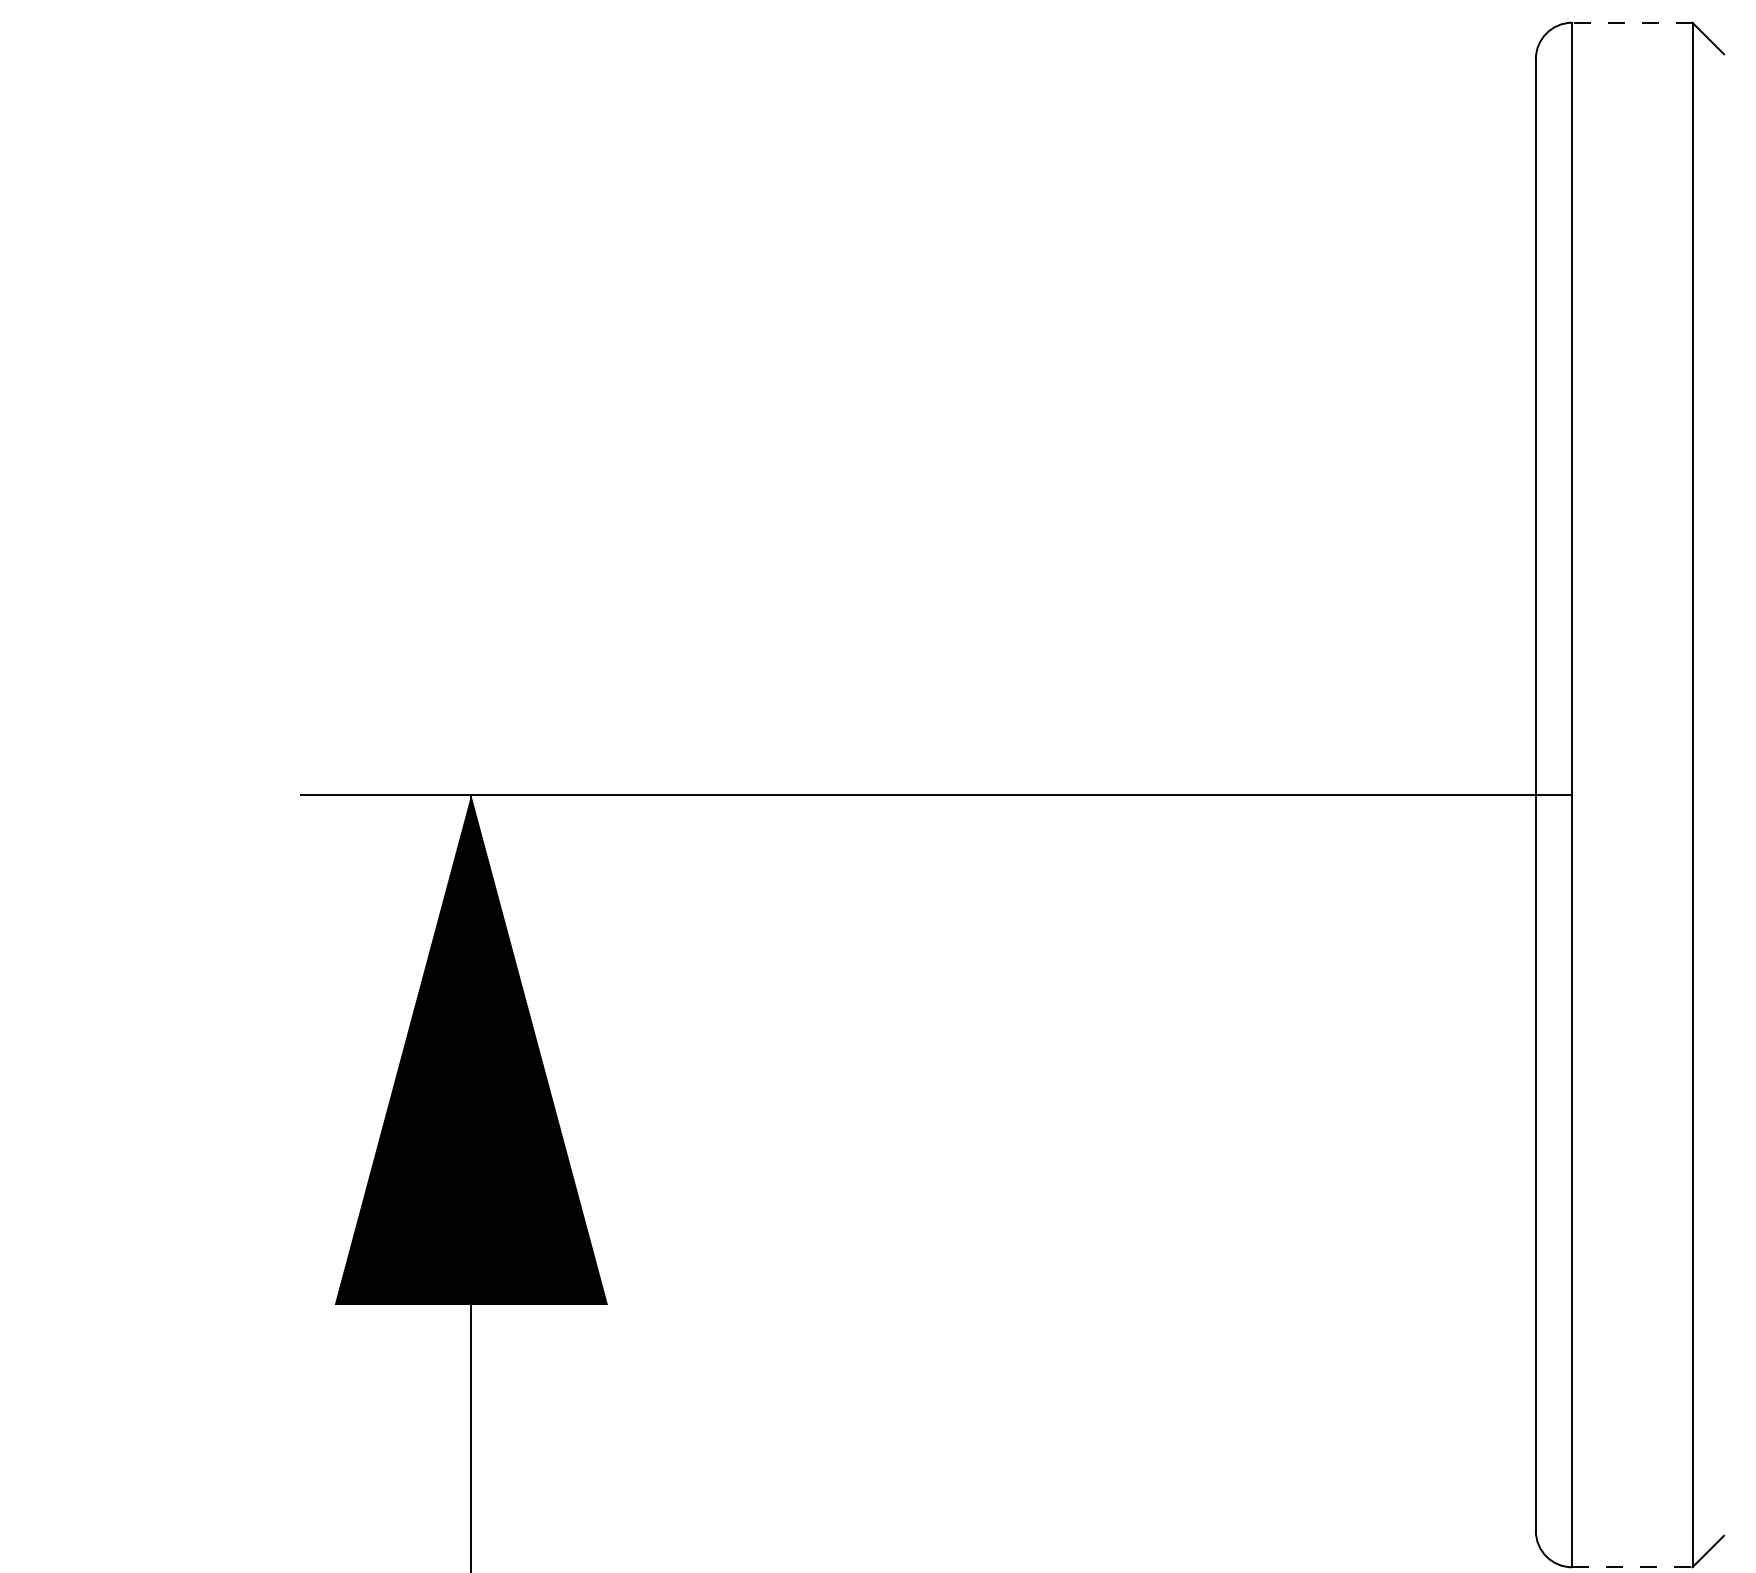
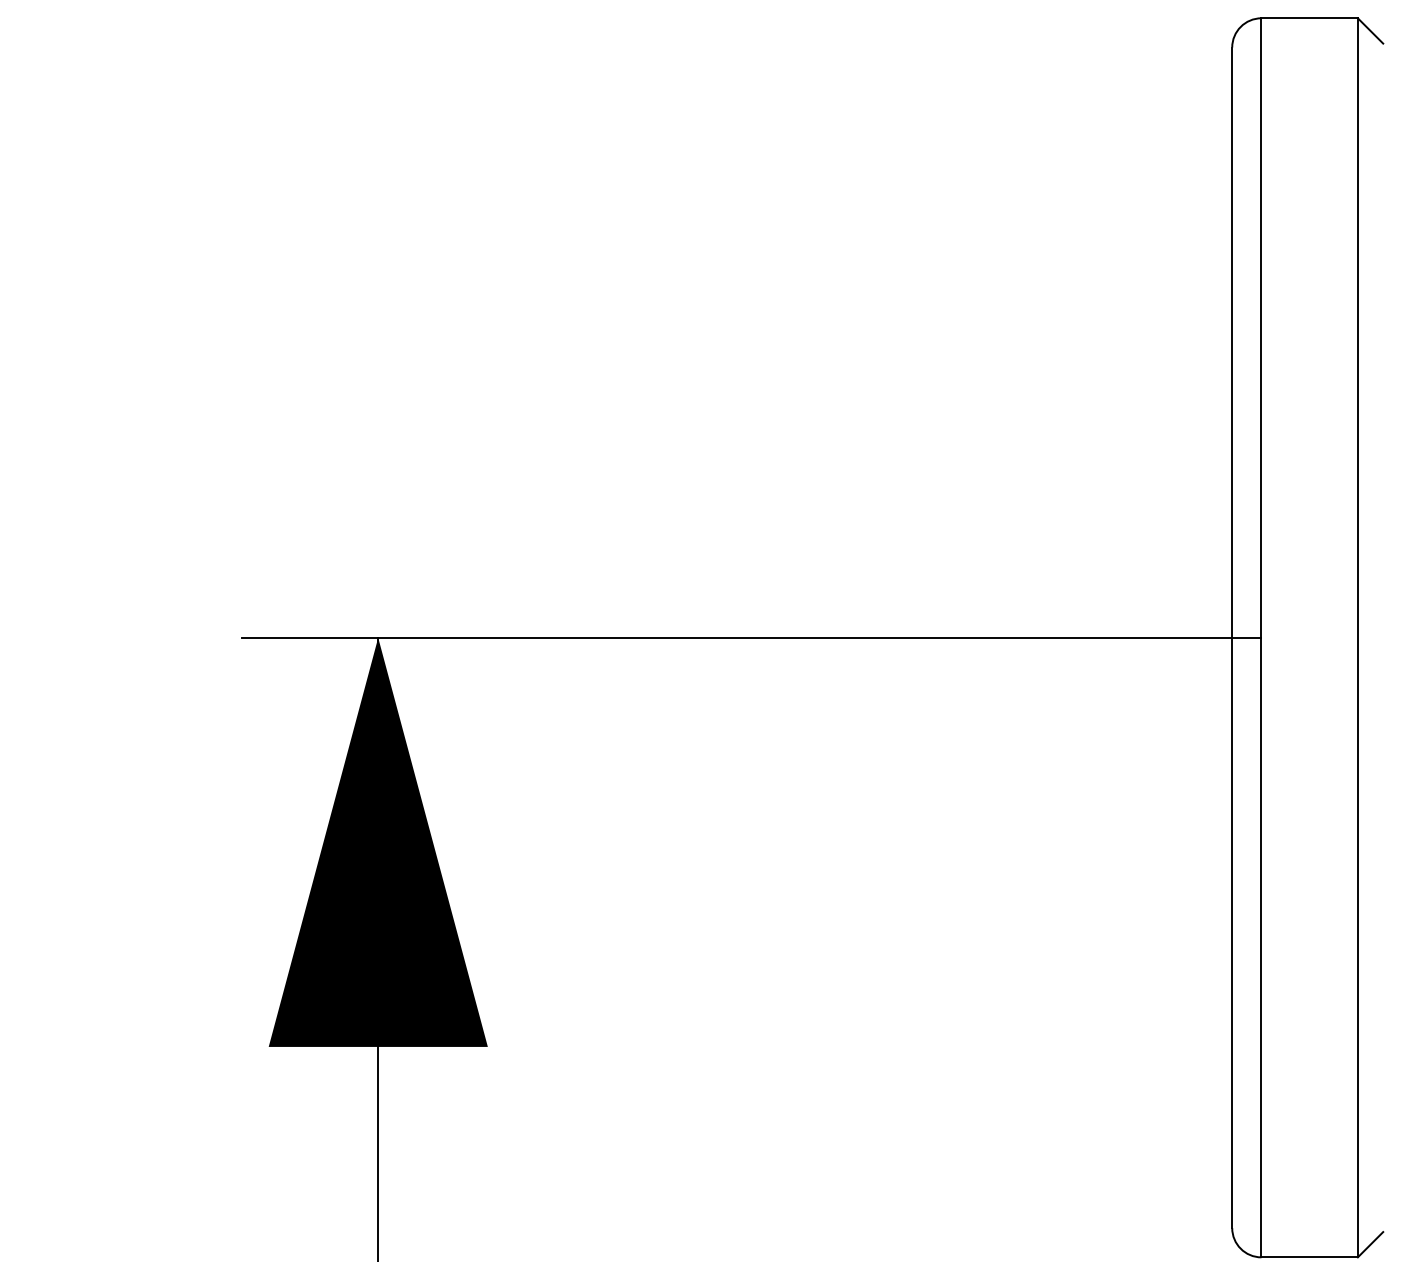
line: (1631, 22) -> (1308, 18), dashed -> solid
line: (1632, 1567) -> (1309, 1257), dashed -> solid

